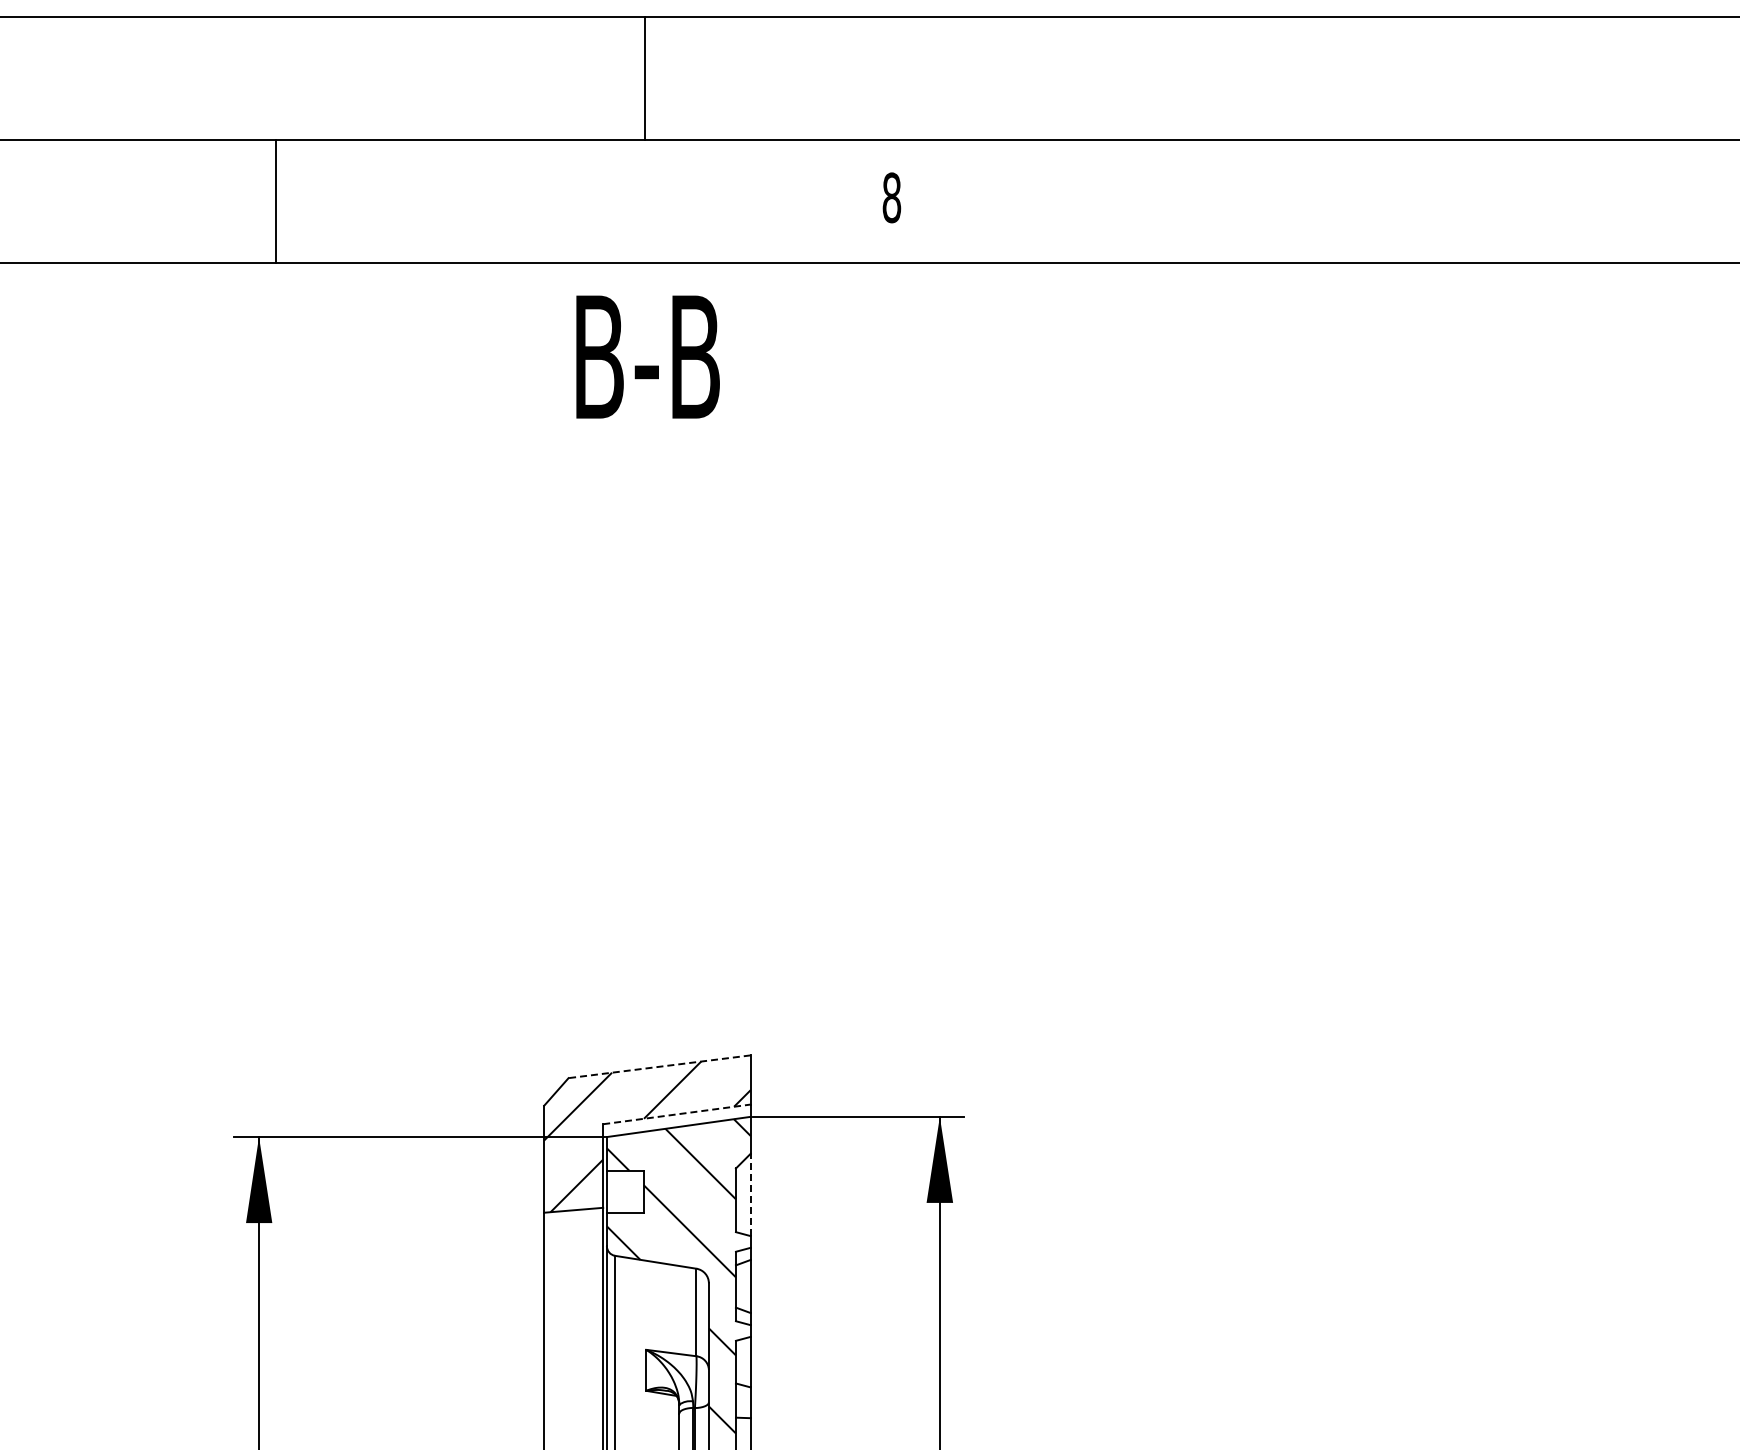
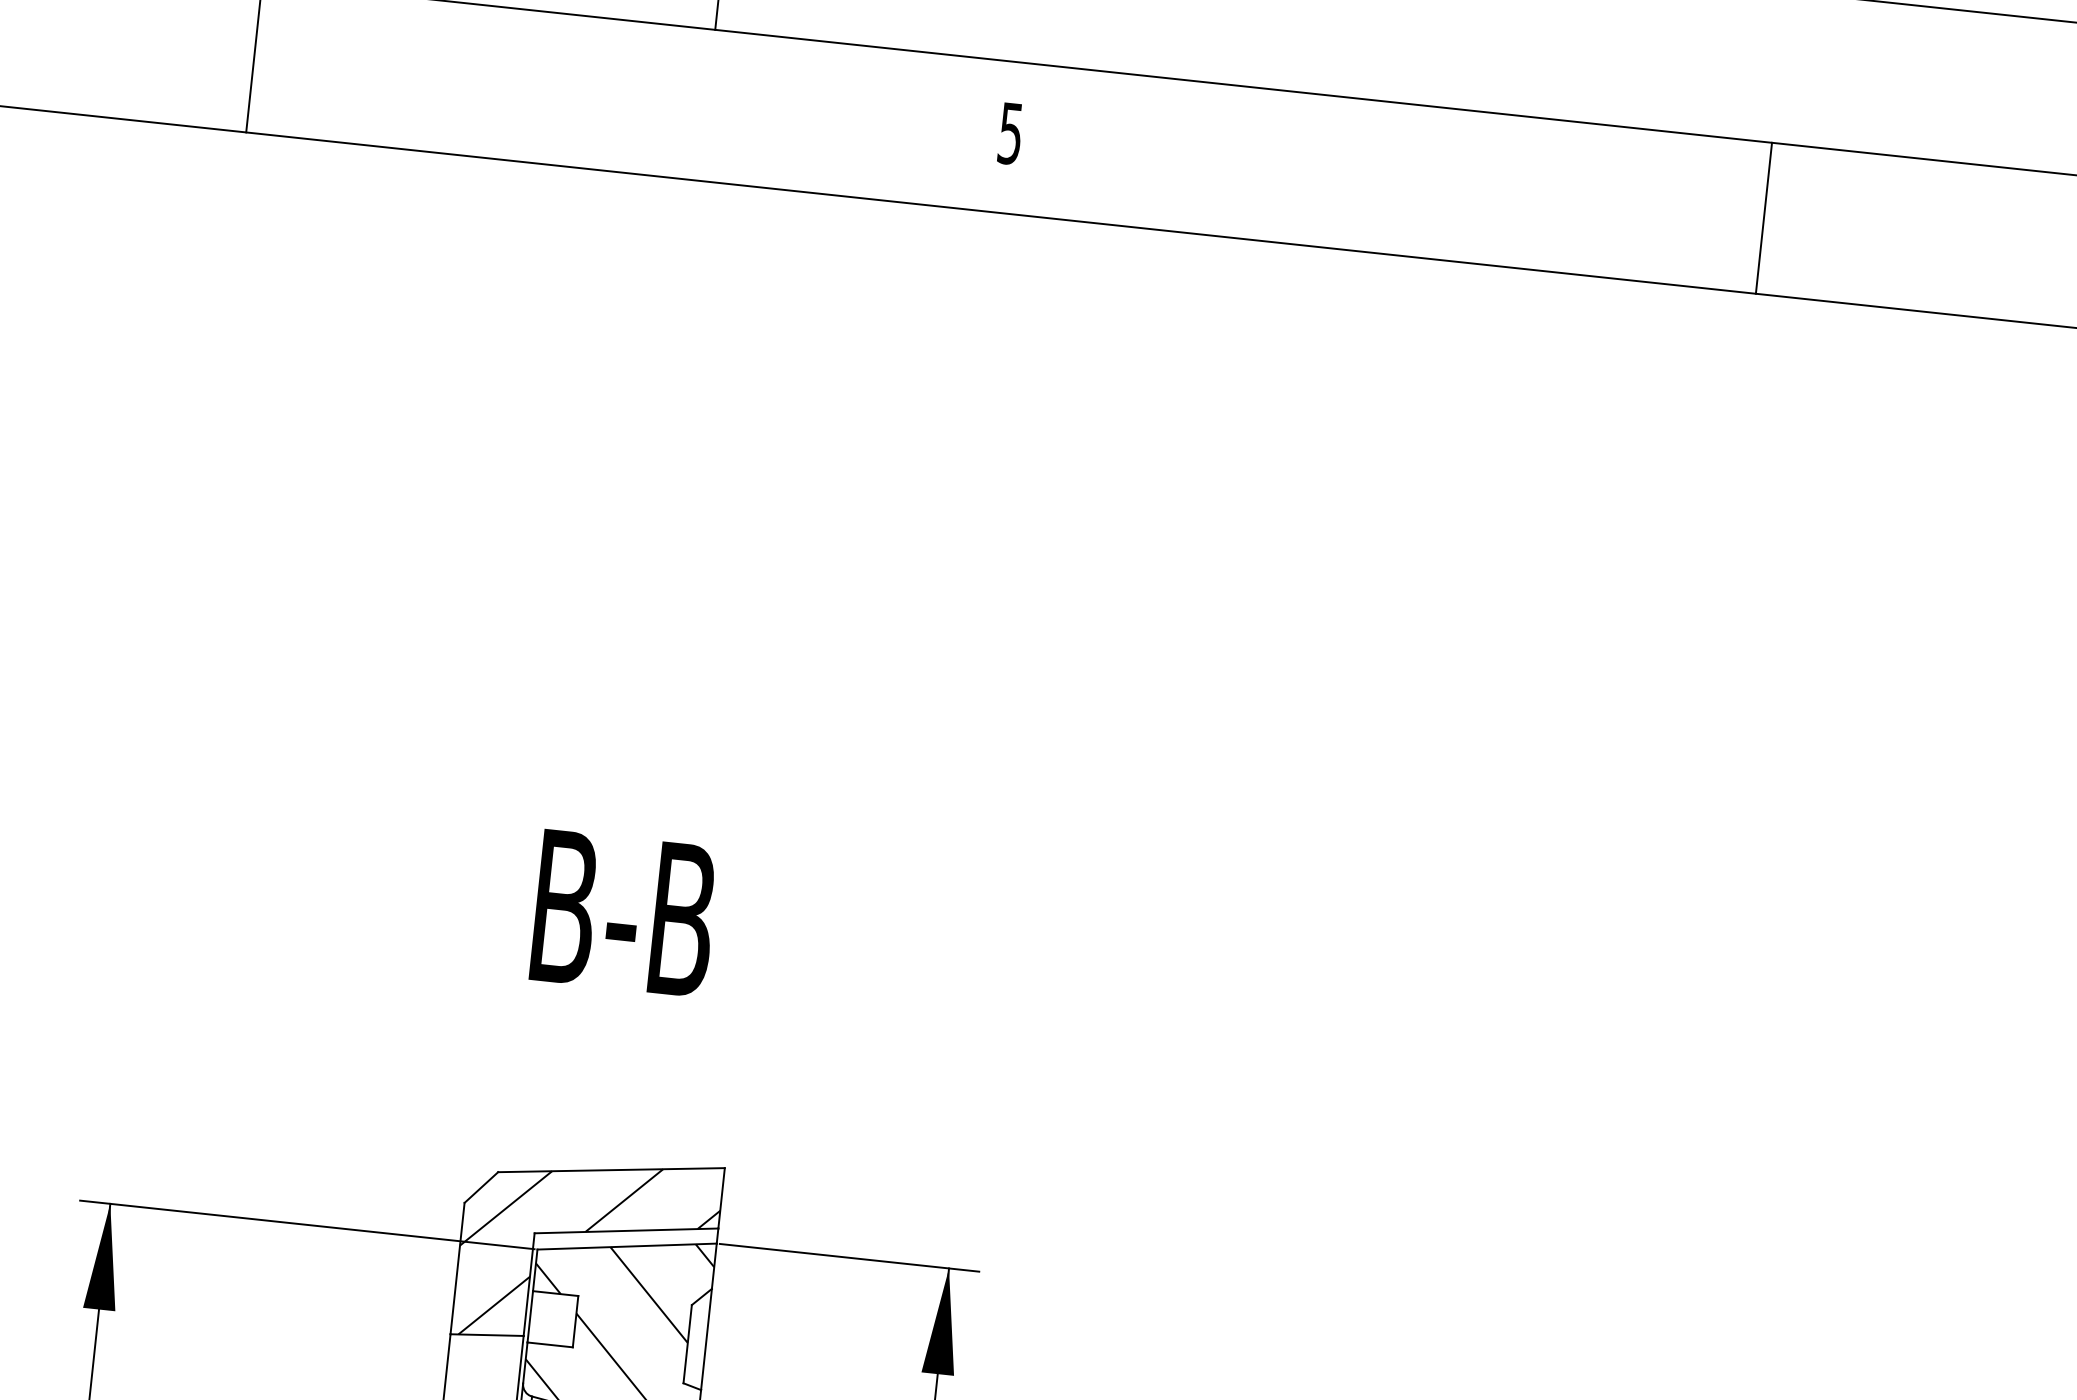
text: (891, 197) -> (1010, 133), 8 -> 5
line: (1505, 200) -> (1763, 217), added
text: (647, 356) -> (623, 912), moved
line: (659, 1066) -> (611, 1169), dashed -> solid
line: (677, 1114) -> (627, 1231), dashed -> solid
line: (750, 1194) -> (706, 1338), dashed -> solid

